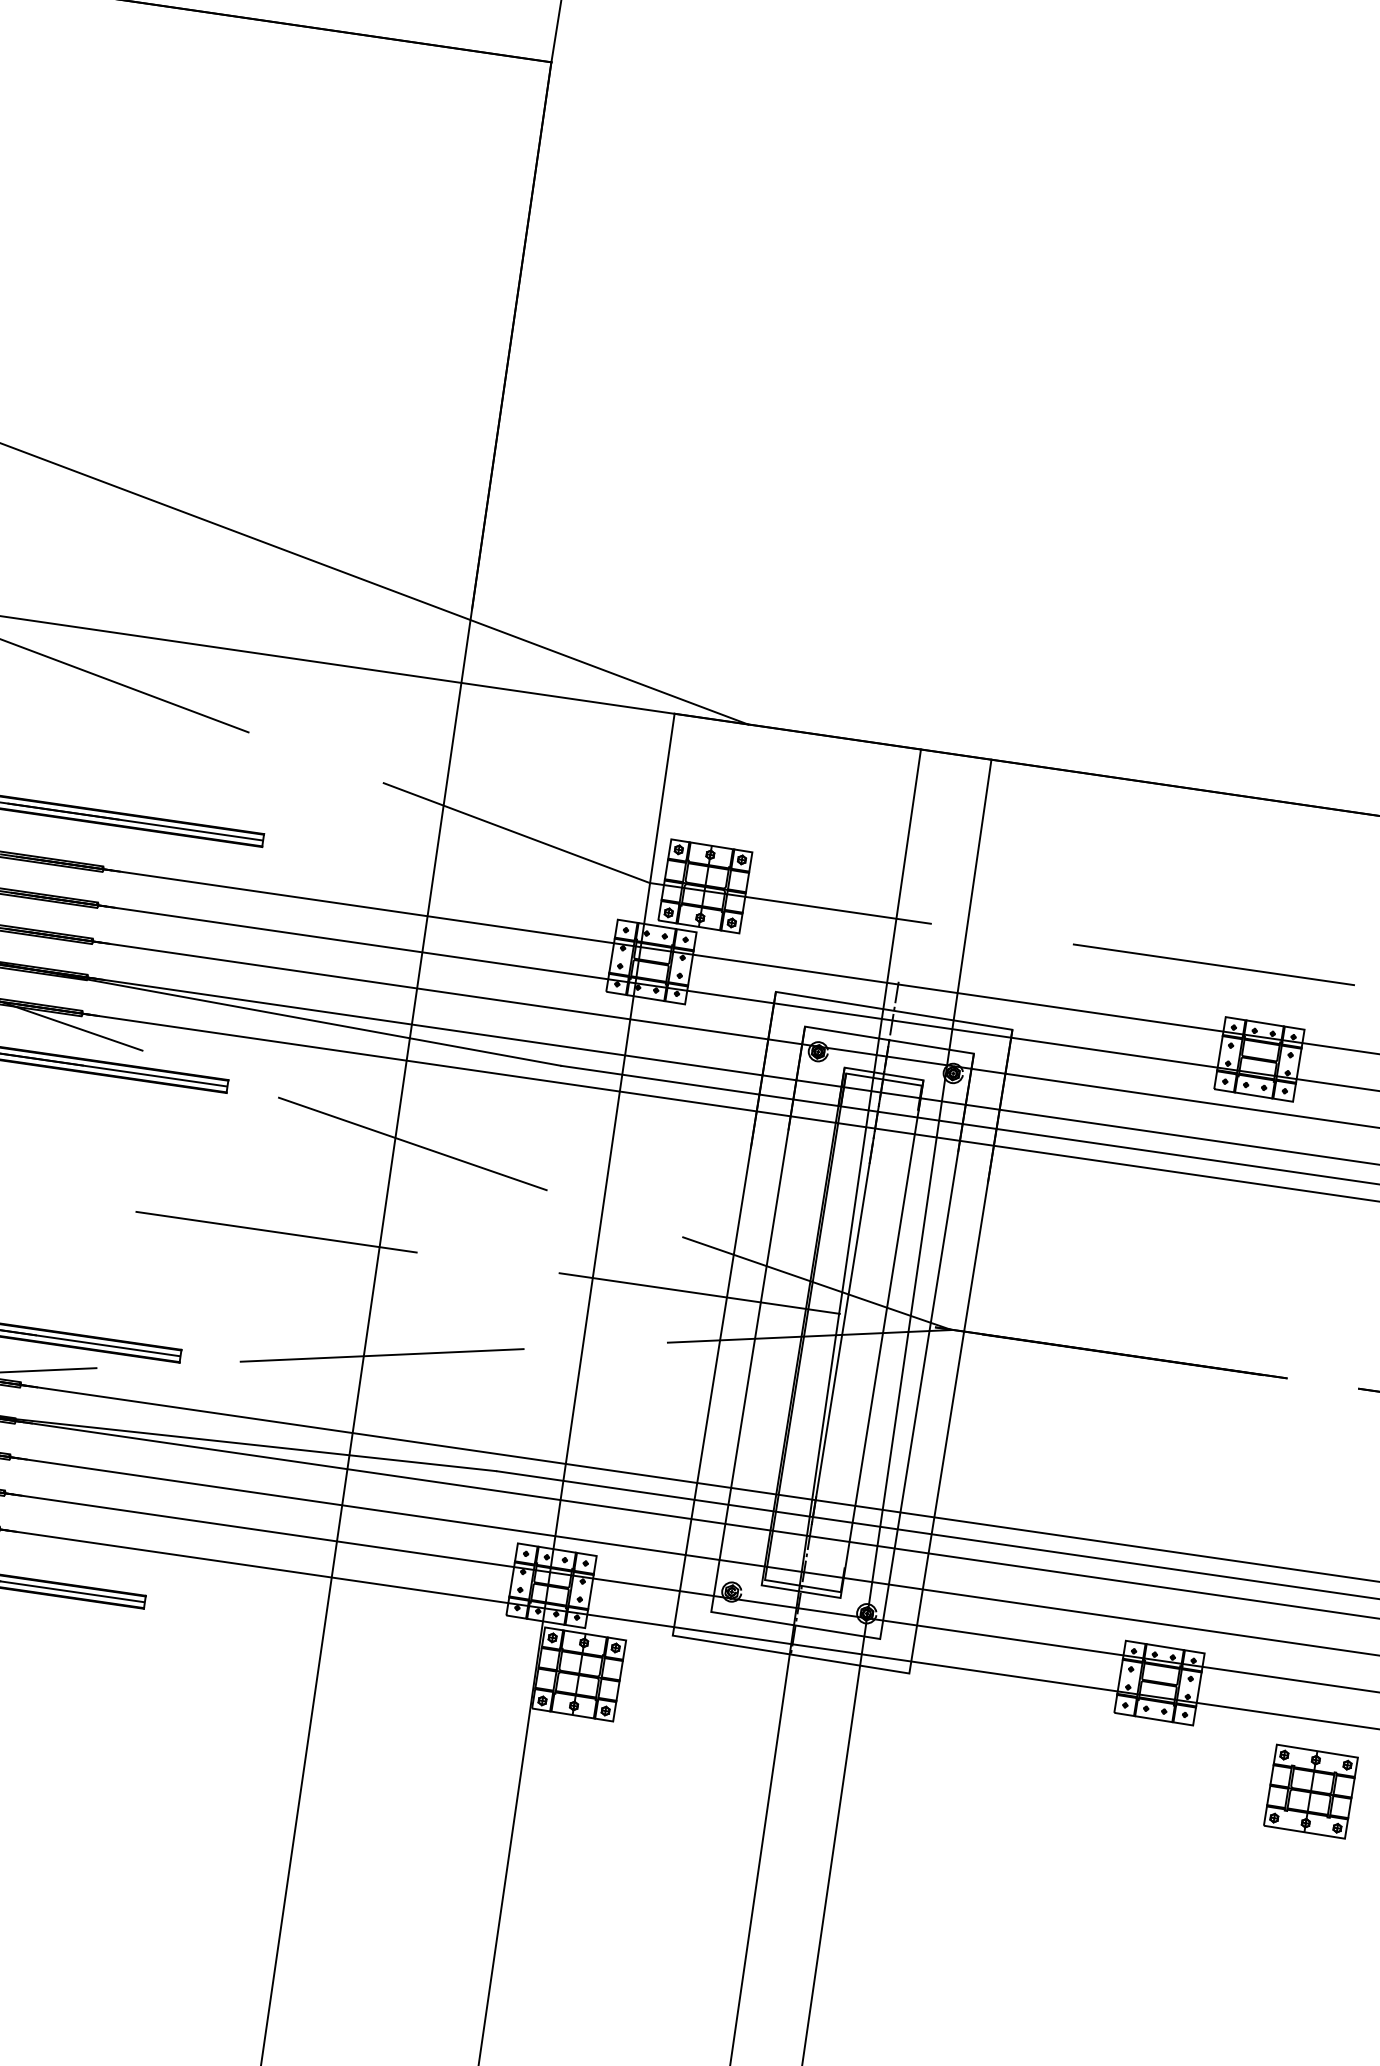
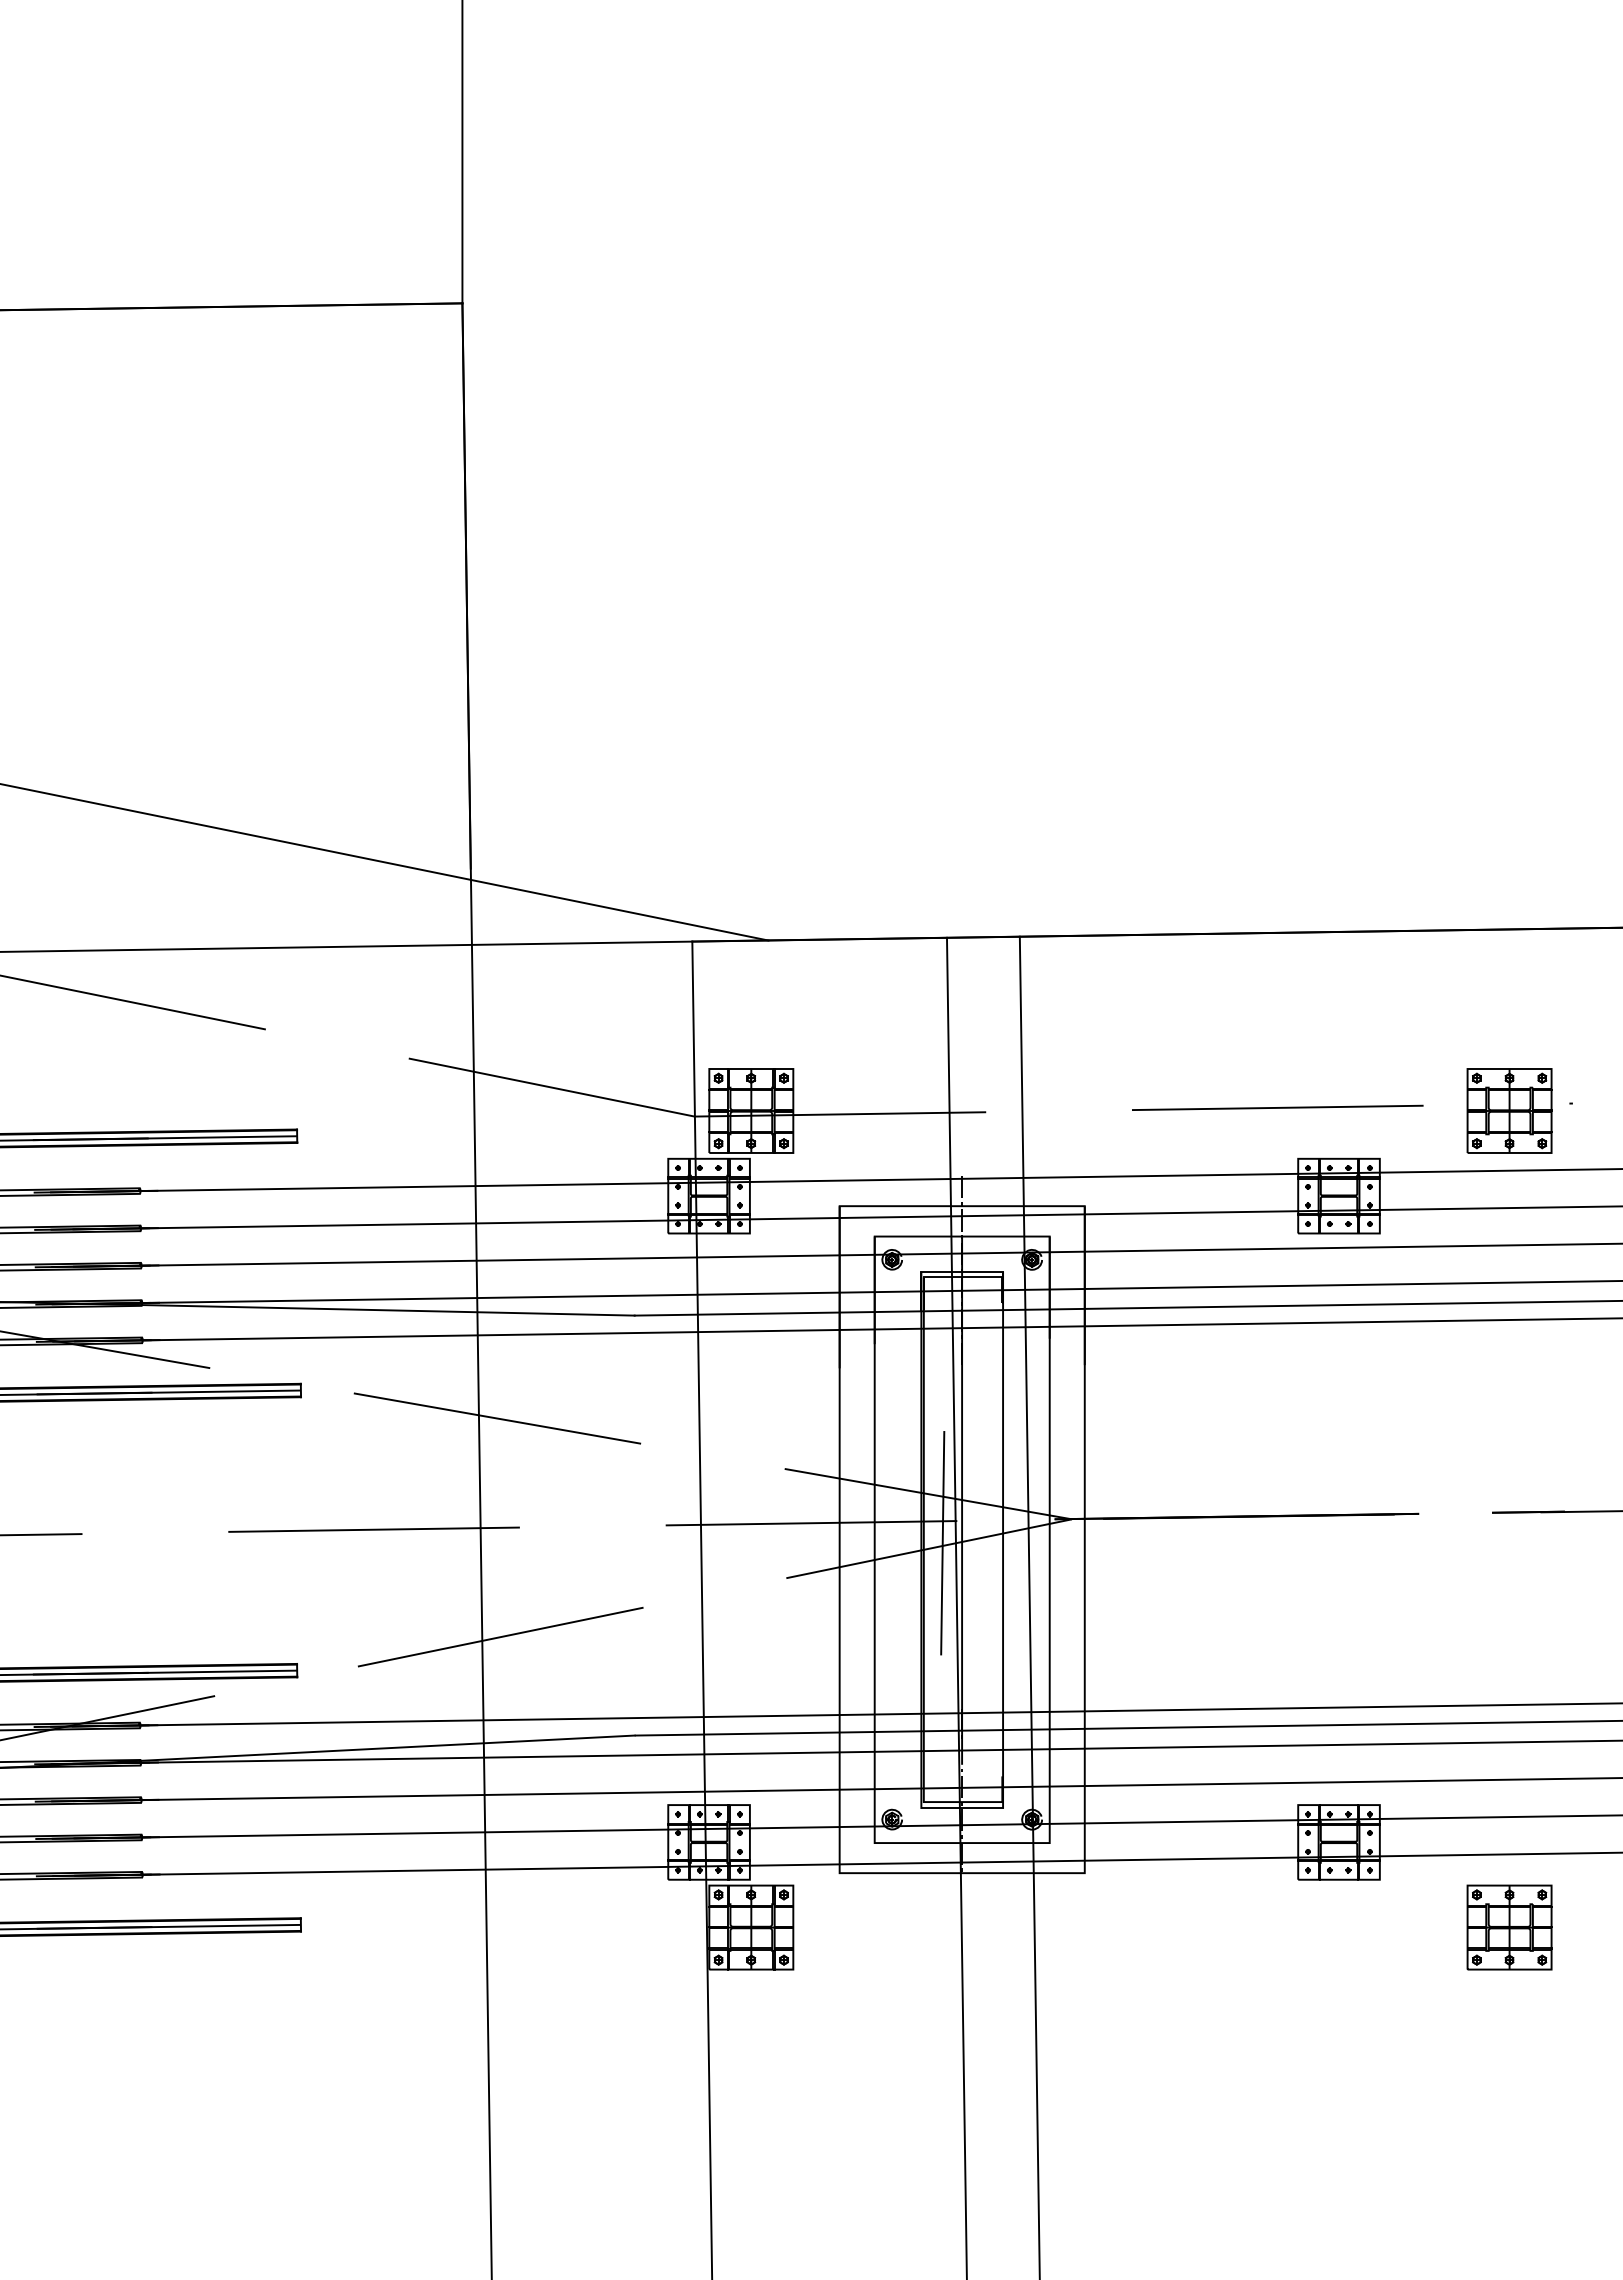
line: (823, 1332) -> (942, 1542), added

